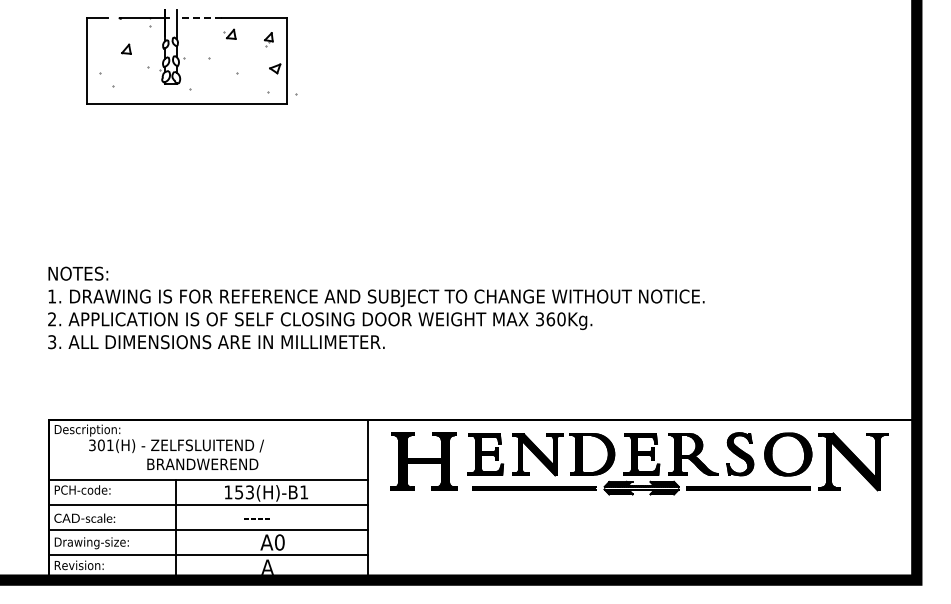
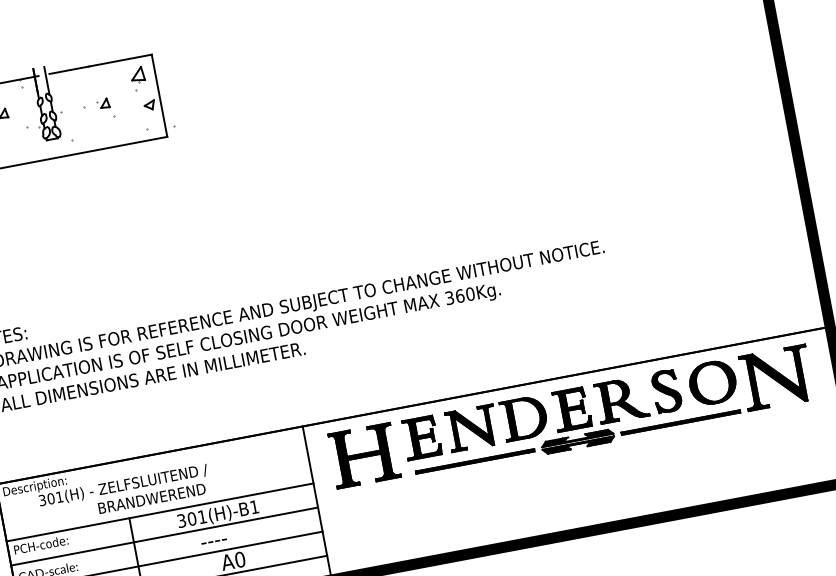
line: (200, 18) -> (68, 70), dashed -> solid
part: (229, 33) -> (102, 103), moved
part: (268, 39) -> (138, 78), size x1.67
text: (238, 492) -> (191, 519), 153(H)-B1 -> 301(H)-B1

